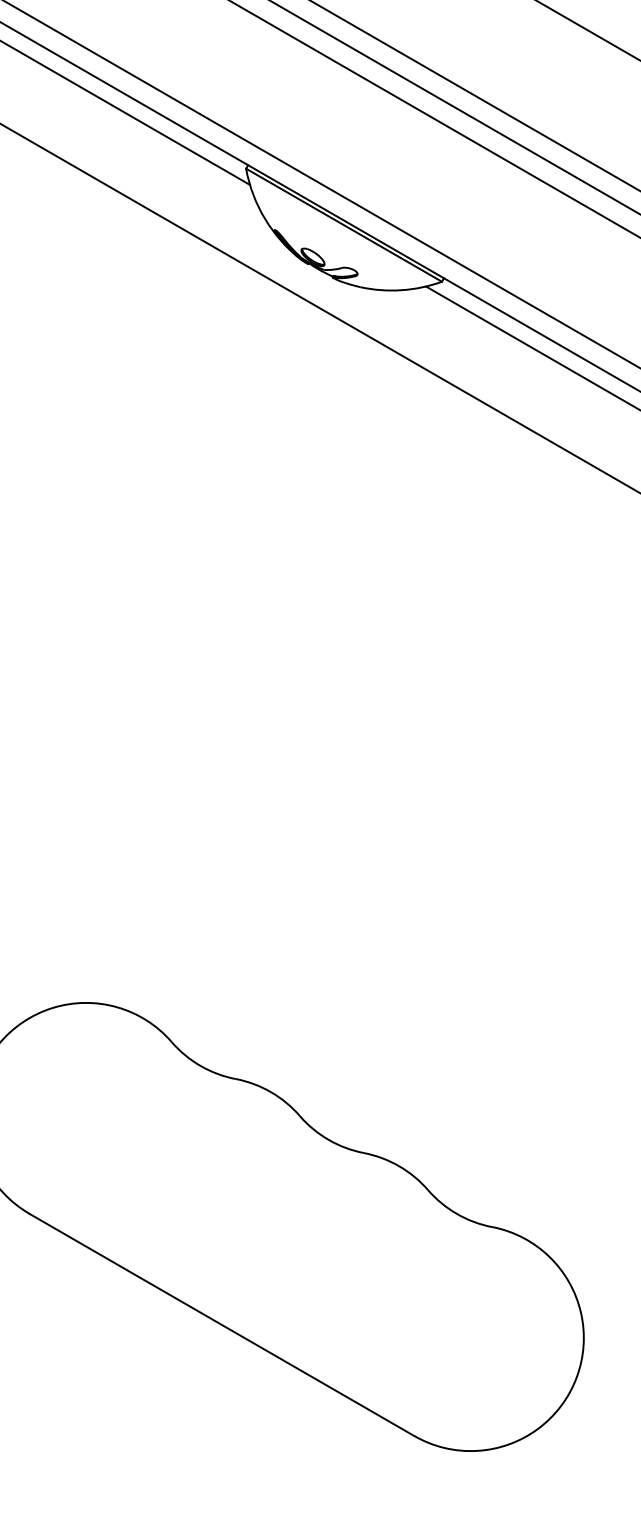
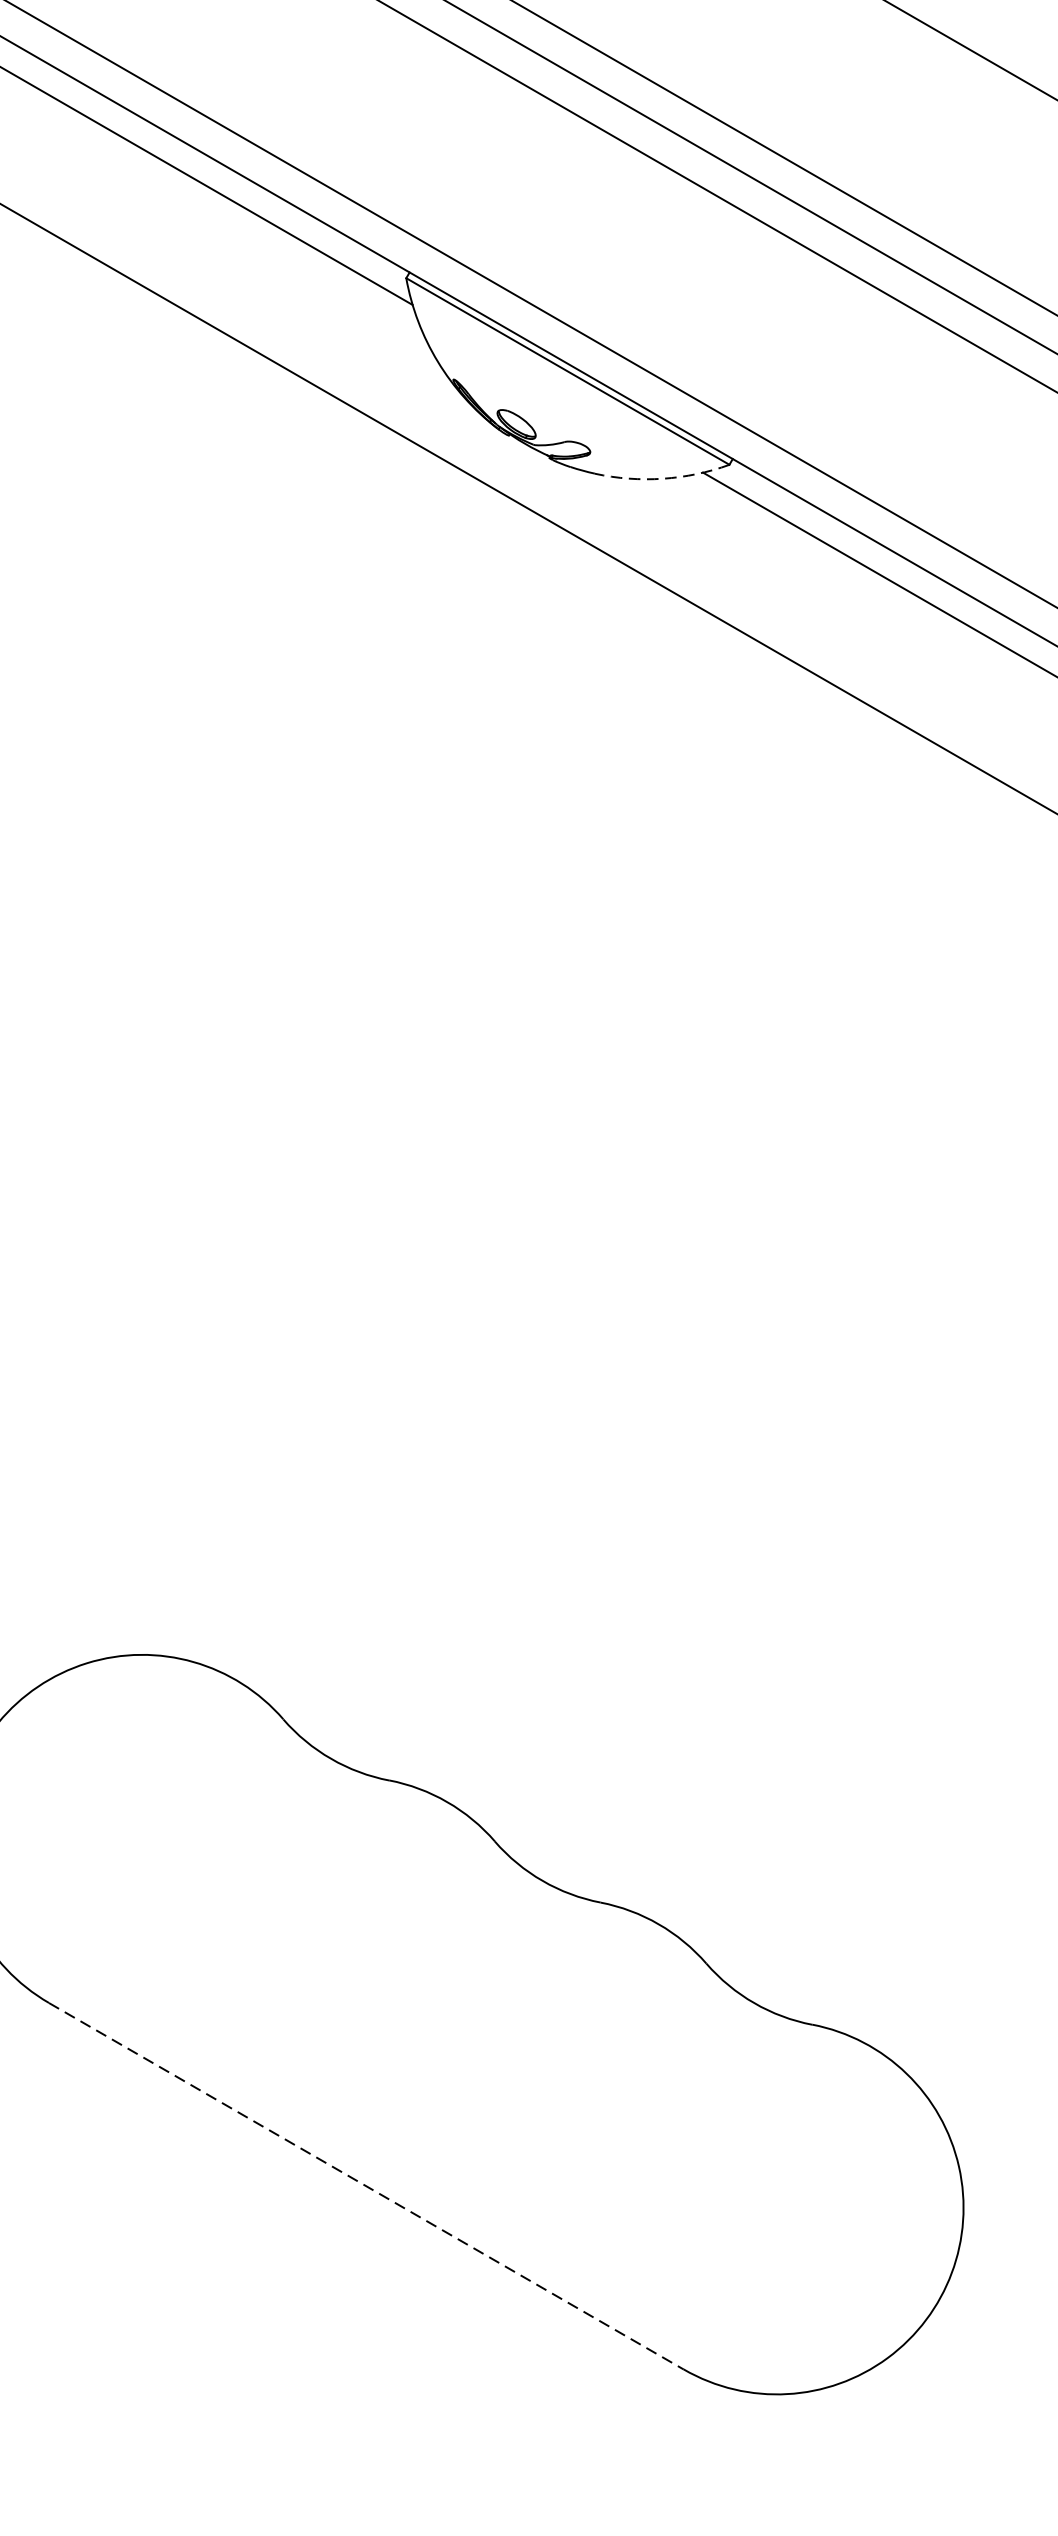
arc: (401, 290) -> (662, 479), solid -> dashed
line: (222, 1325) -> (367, 2187), solid -> dashed

